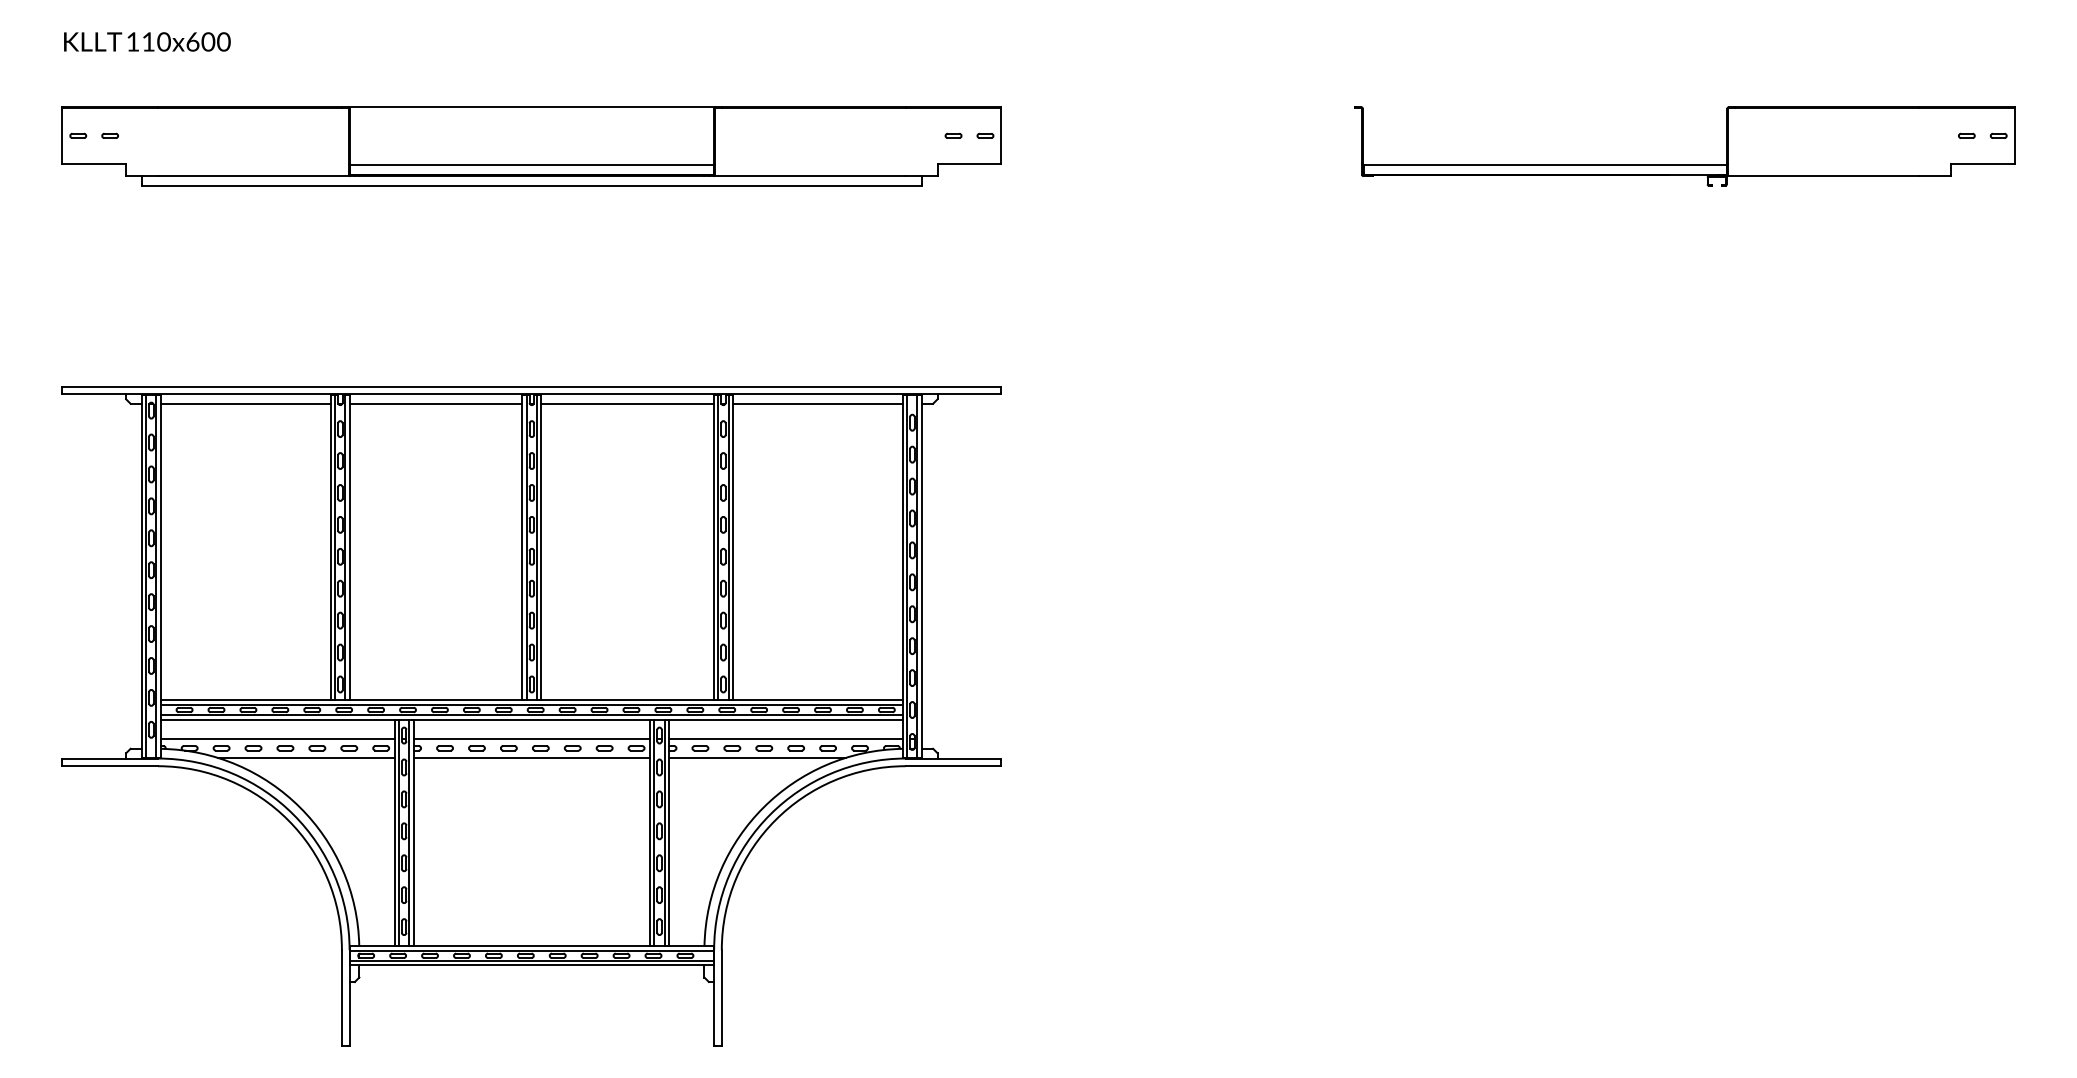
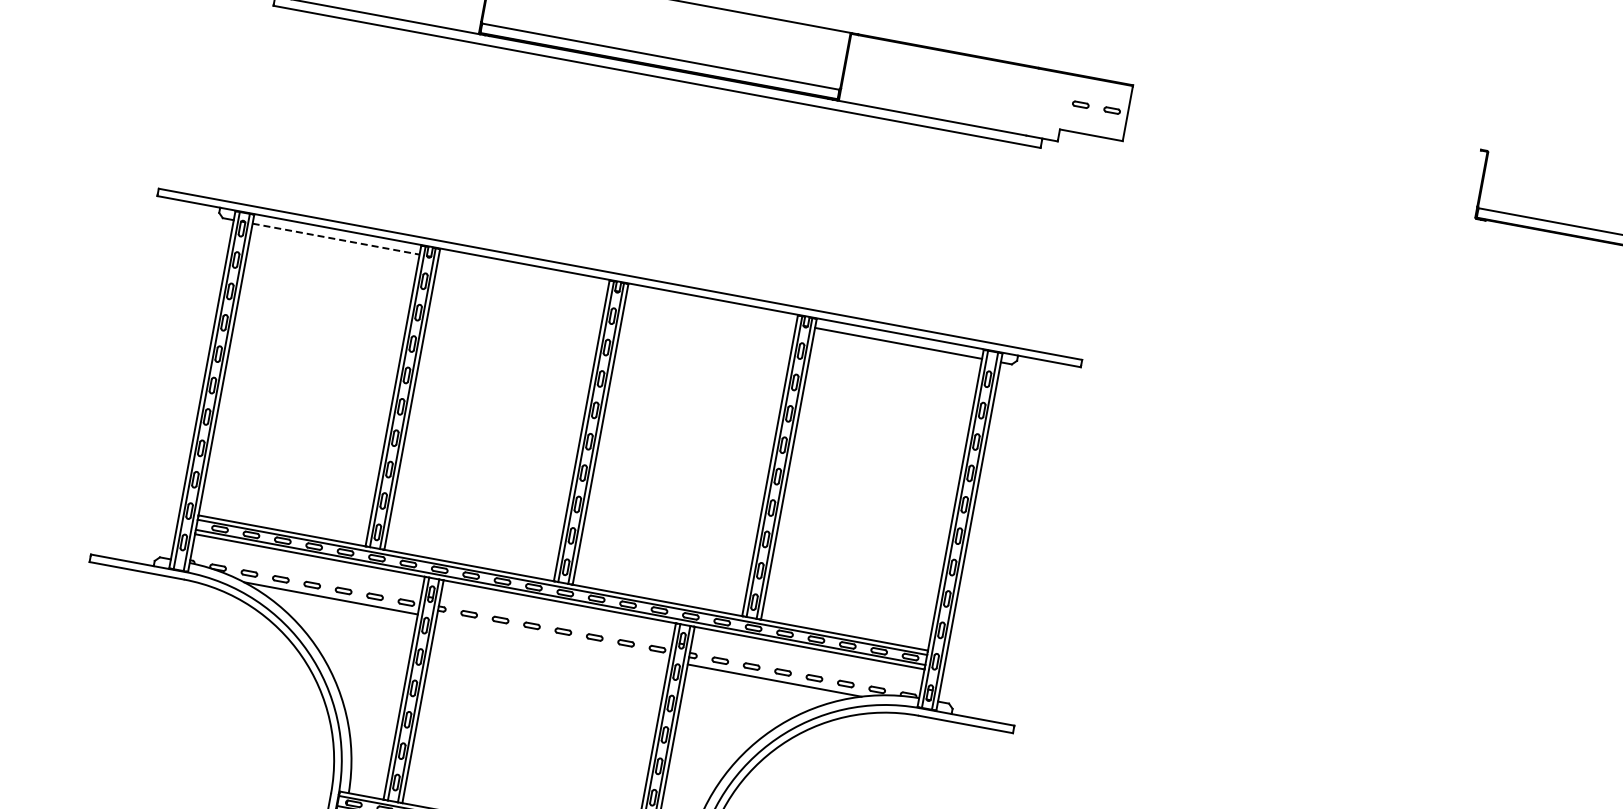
line: (245, 403) -> (335, 238), solid -> dashed
line: (435, 403) -> (522, 273), removed
line: (627, 403) -> (711, 308), removed
line: (277, 738) -> (306, 574), removed
line: (531, 738) -> (555, 620), removed
line: (785, 738) -> (805, 666), removed
line: (531, 757) -> (552, 639), removed

